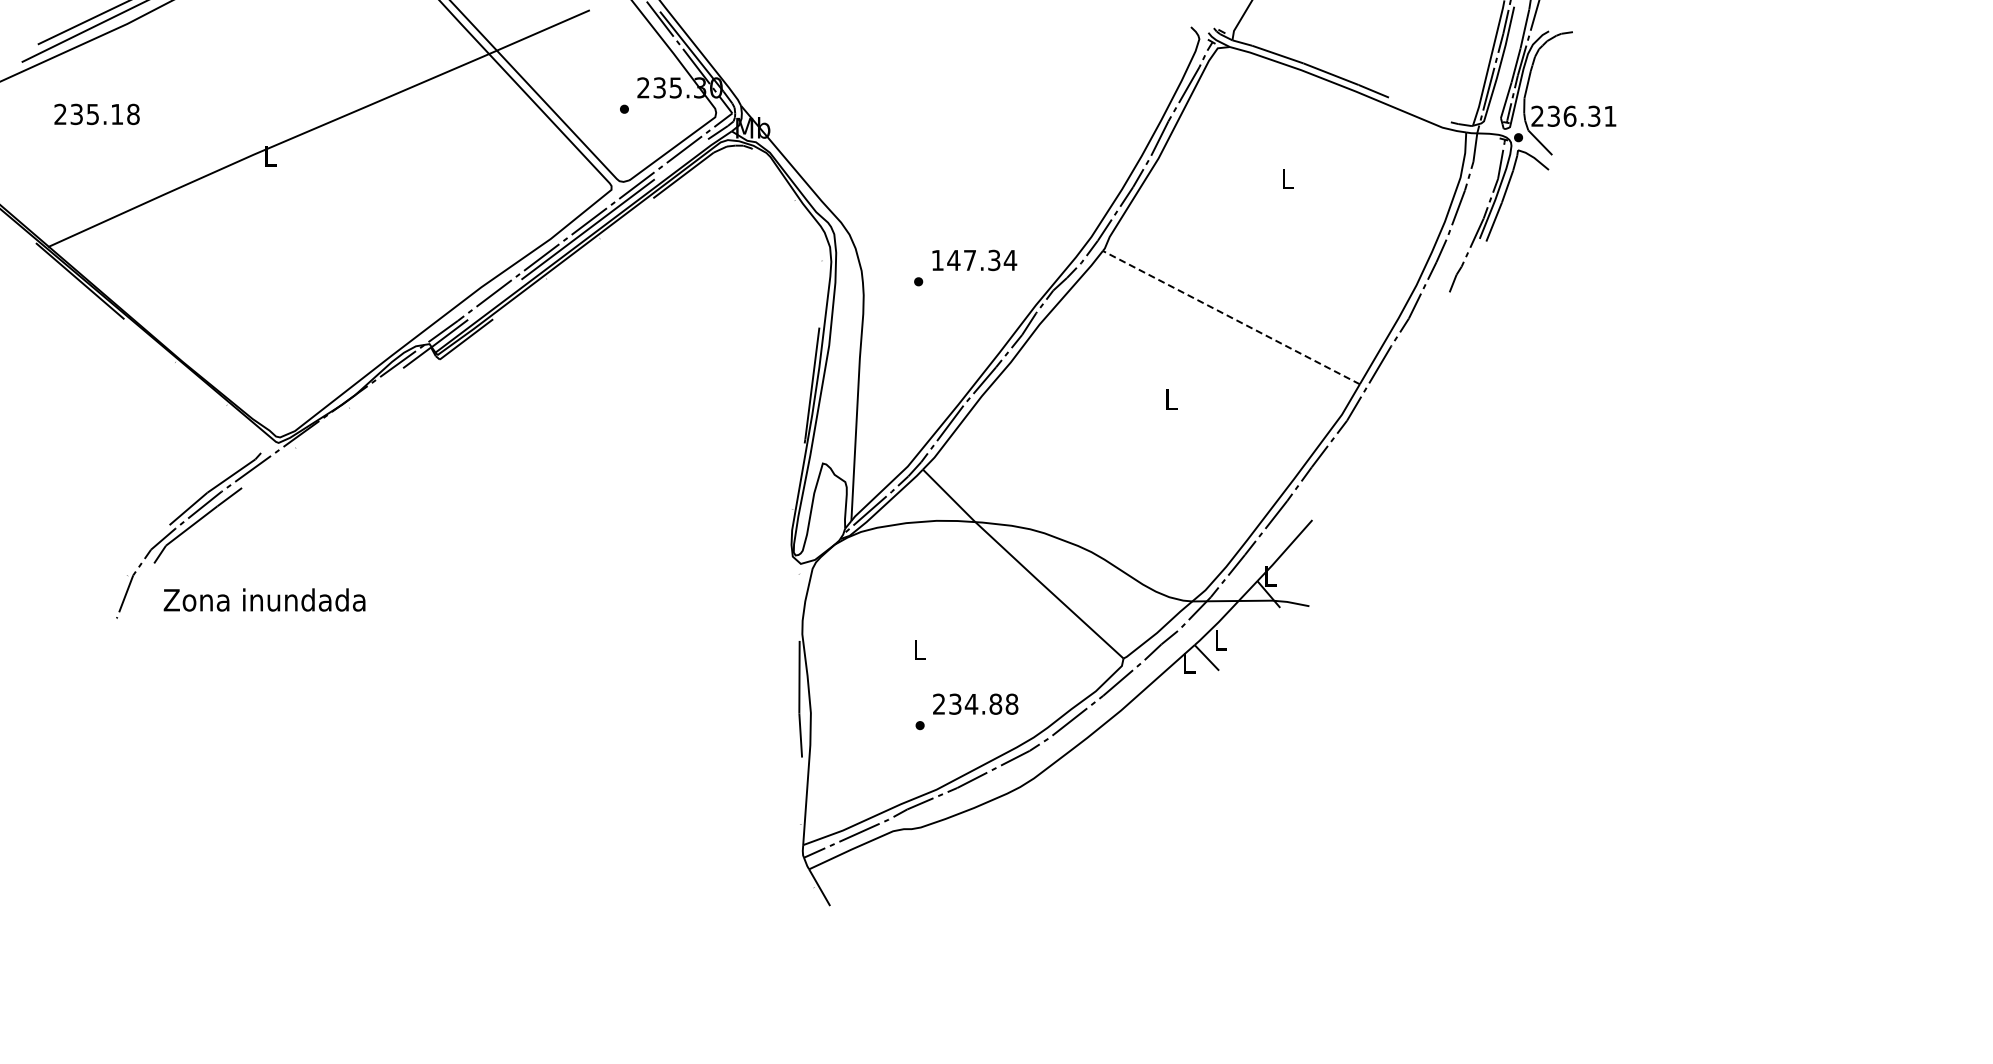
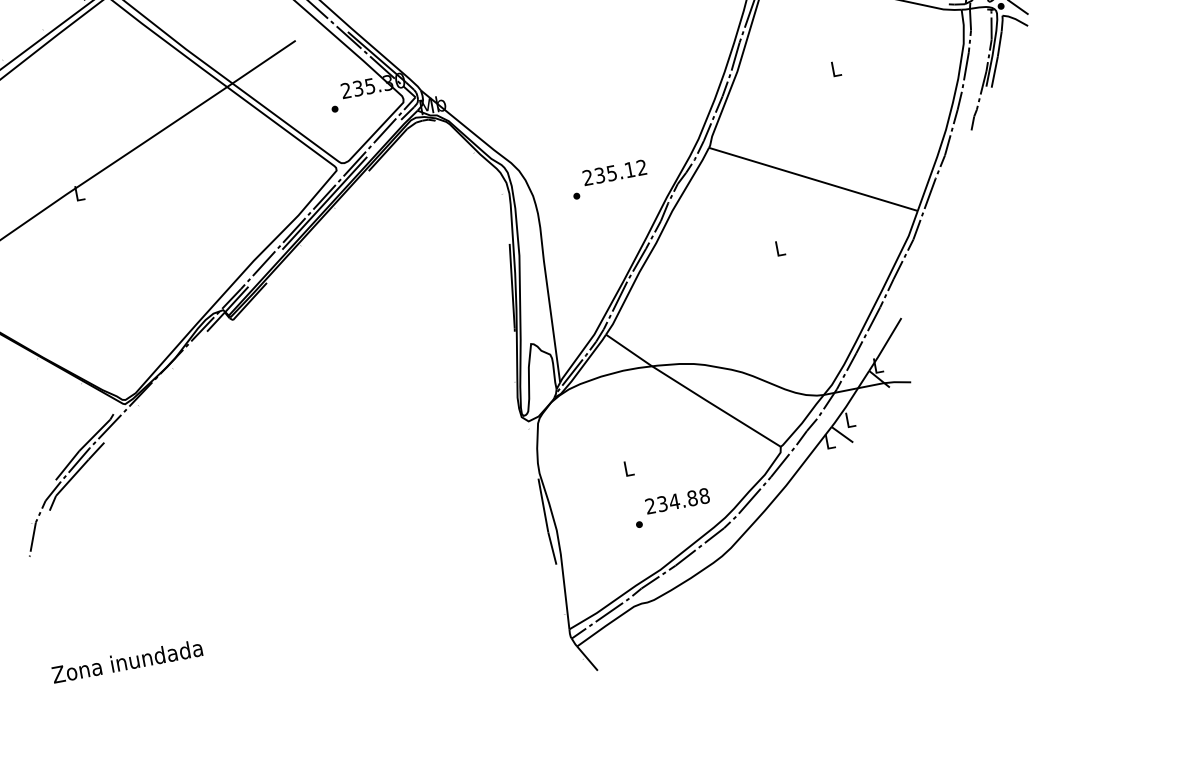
text: (974, 260) -> (615, 172), 147.34 -> 235.12
line: (1231, 317) -> (813, 179), dashed -> solid
text: (264, 599) -> (127, 661), moved

